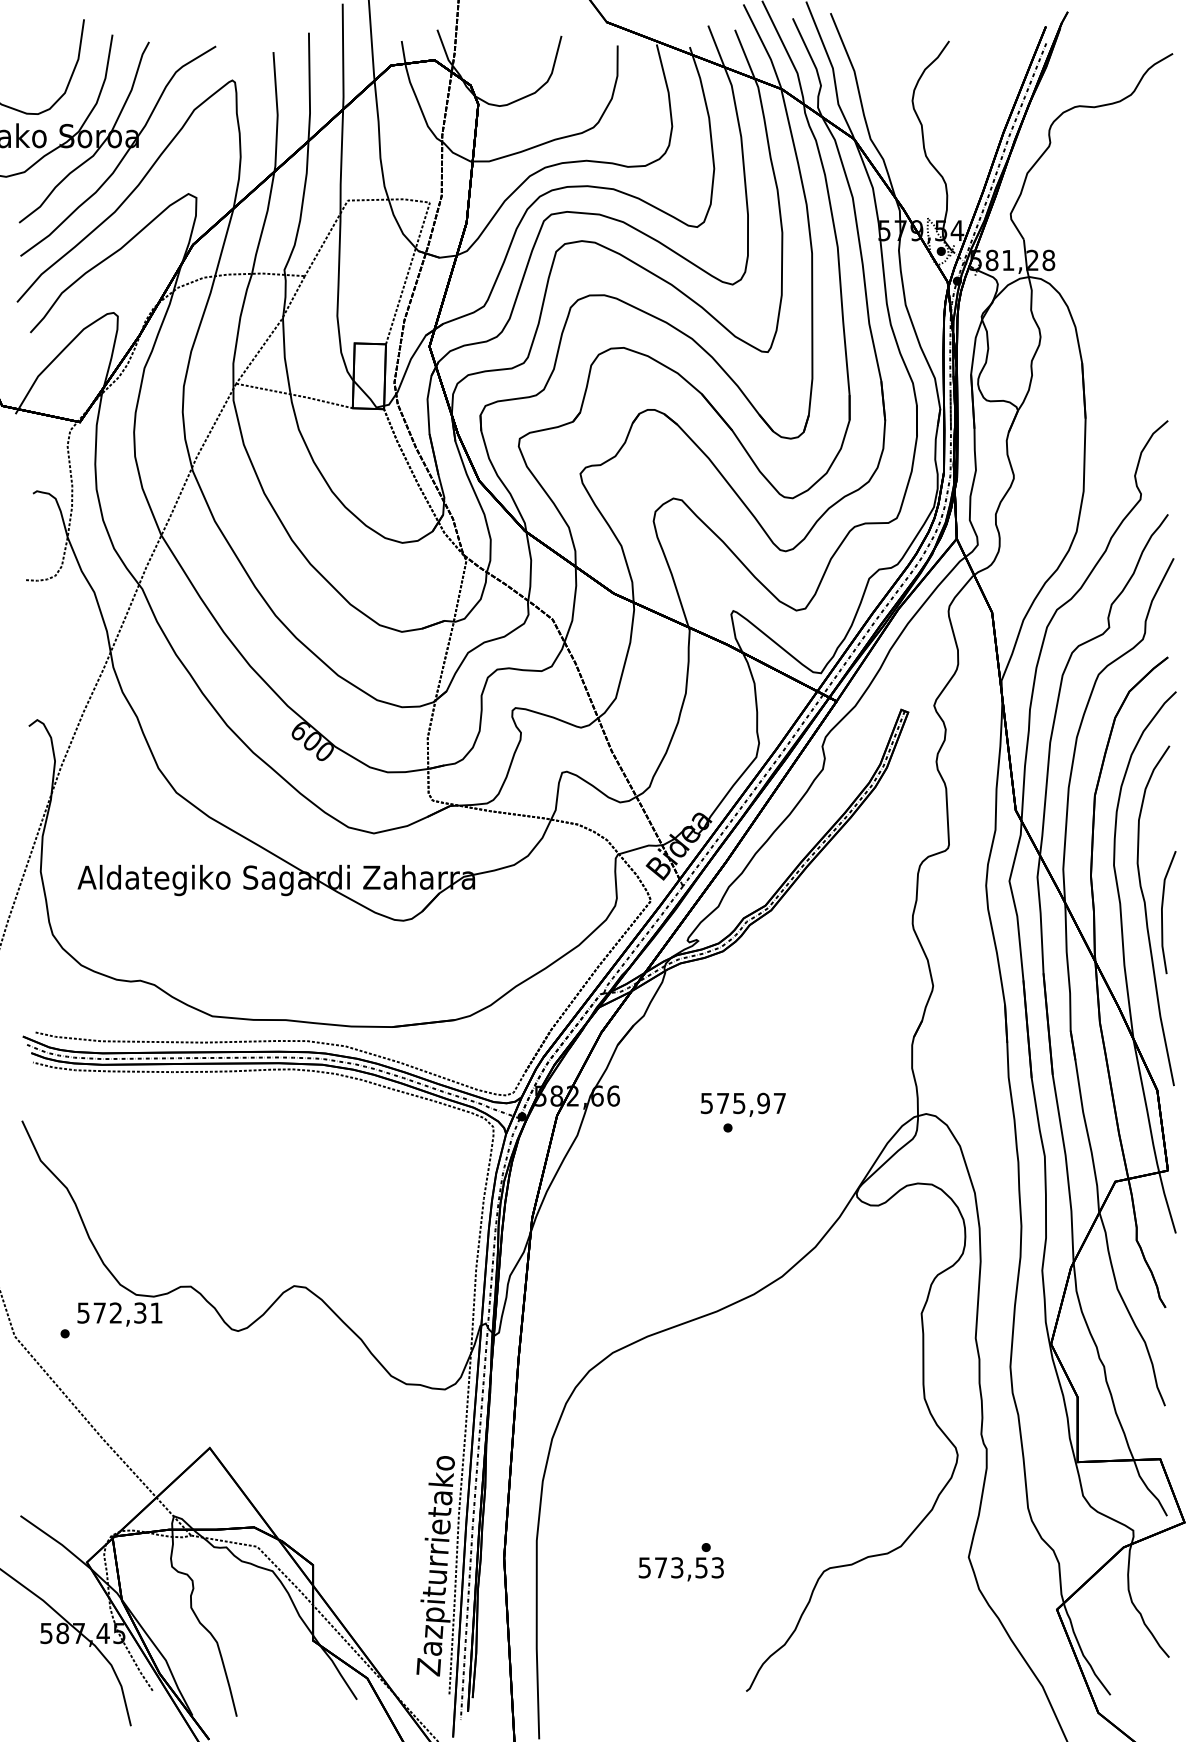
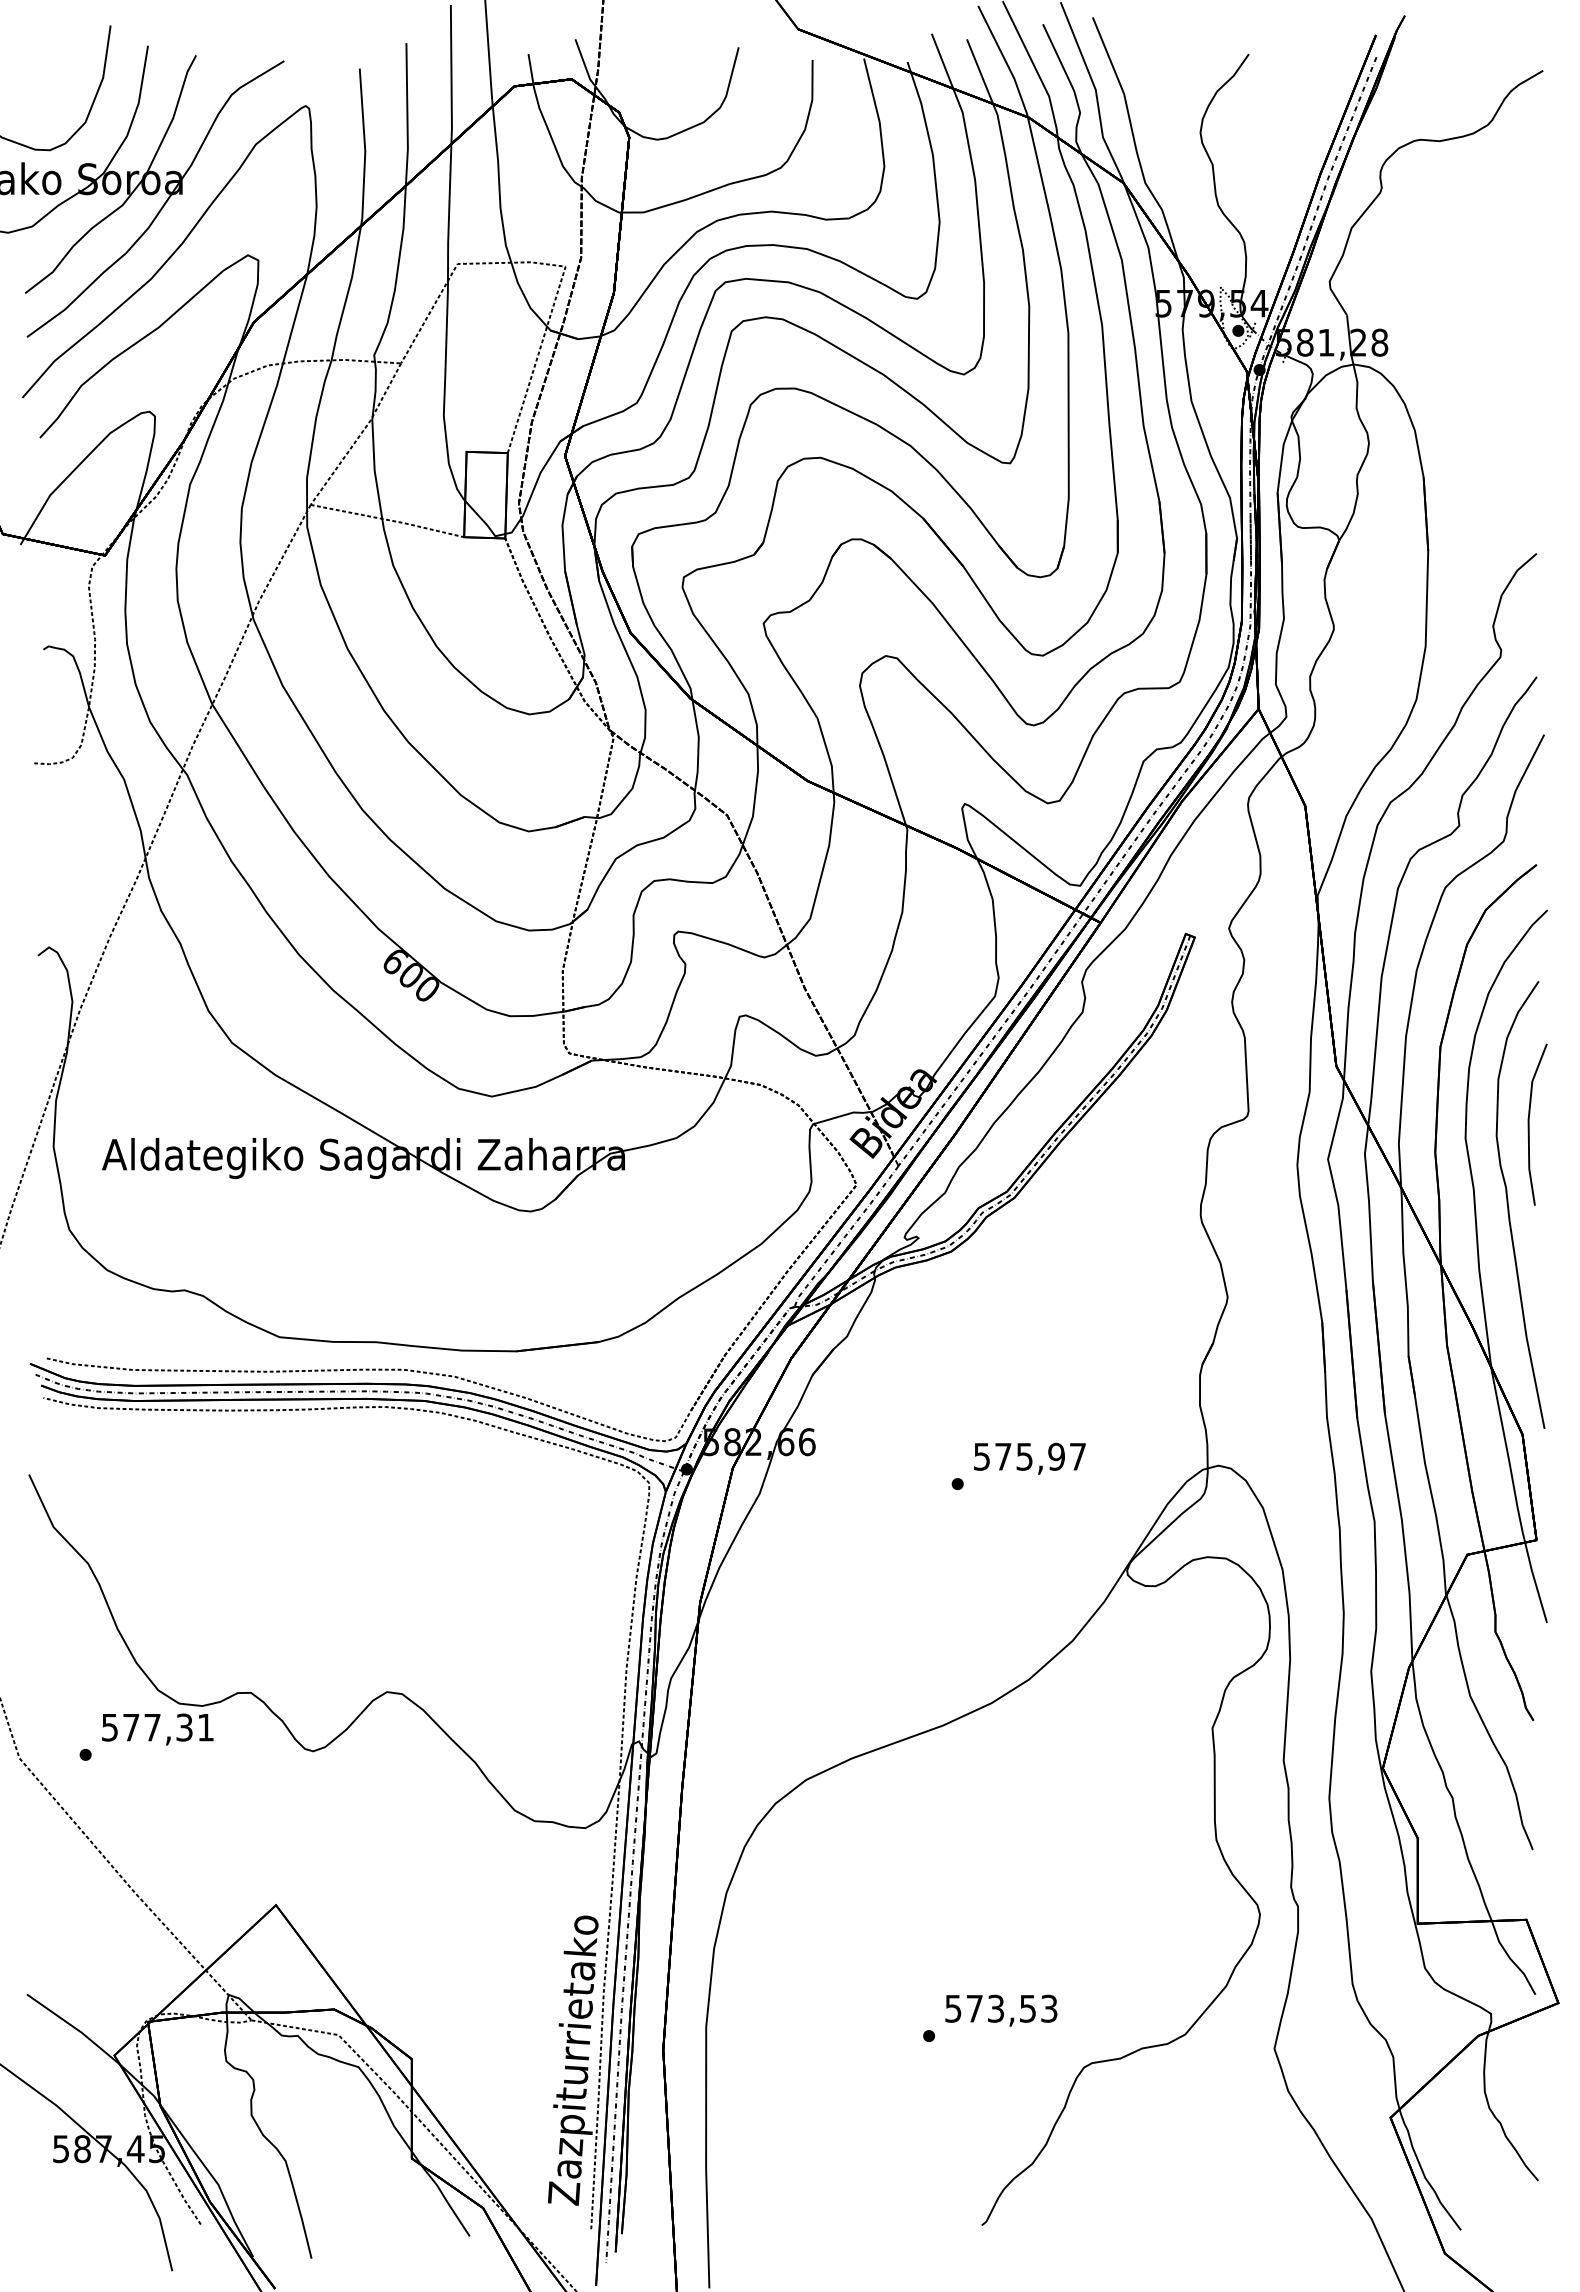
line: (1162, 912) -> (1529, 1124), moved
text: (743, 1104) -> (1029, 1458), moved
text: (115, 1312) -> (152, 1727), 572,31 -> 577,31
text: (681, 1569) -> (1001, 2010), moved

